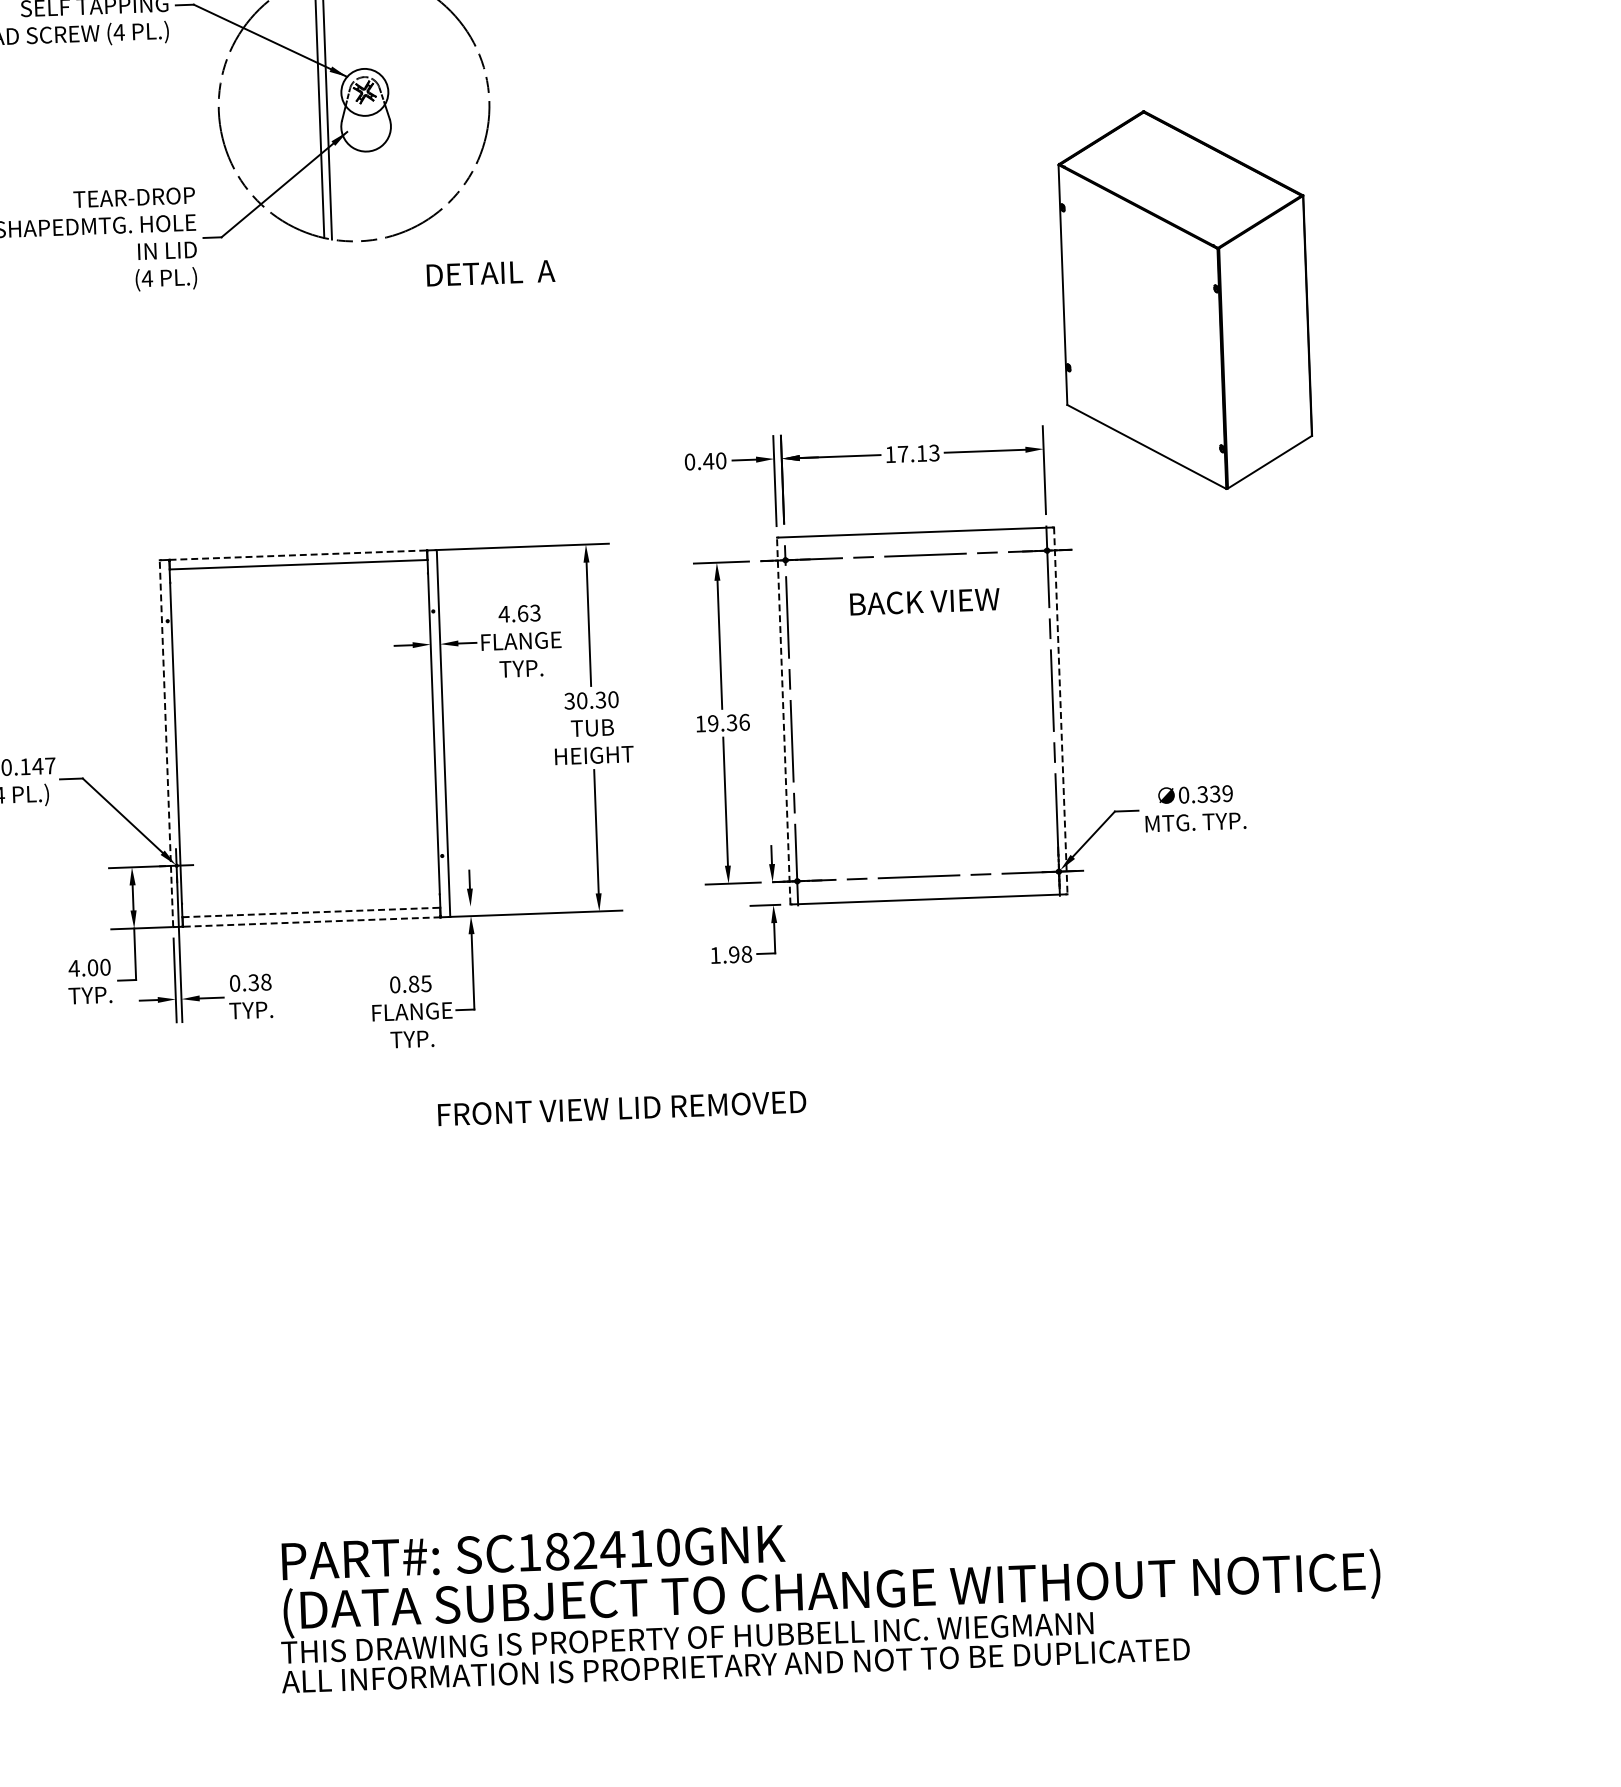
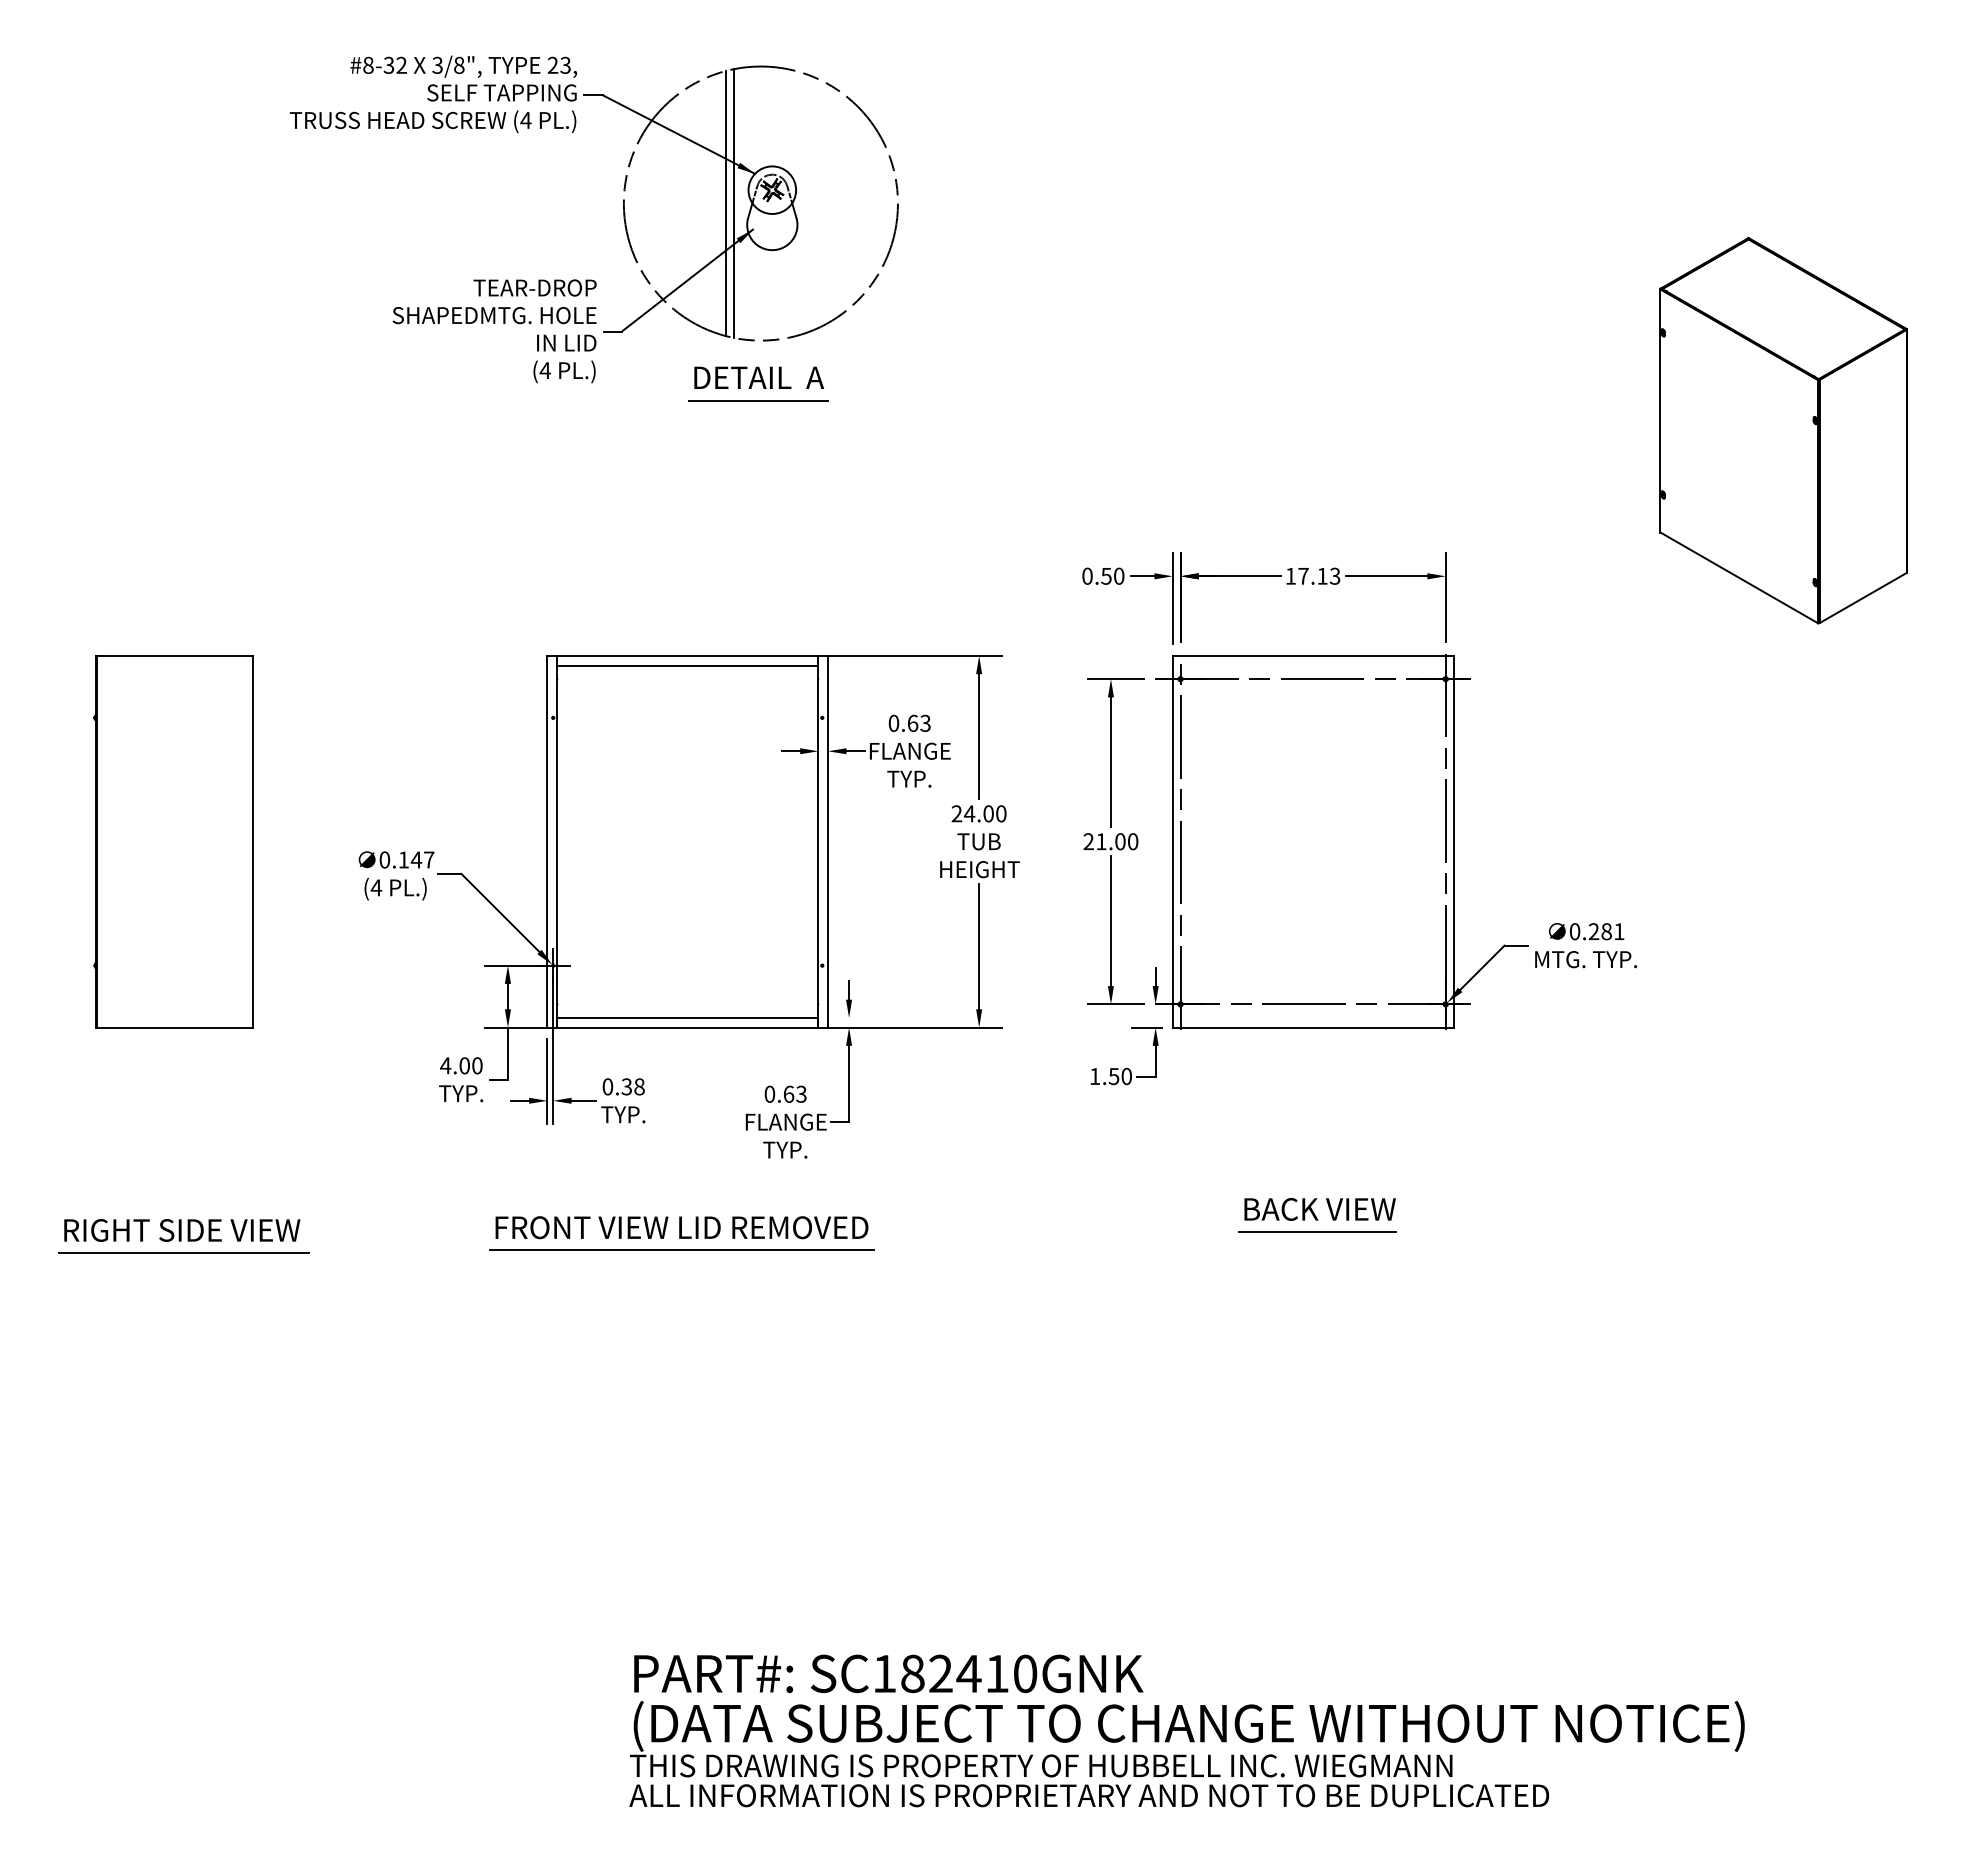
text: (491, 272) -> (759, 377), moved
part: (1185, 299) -> (1783, 430), moved
line: (358, 301) -> (758, 401), added
text: (708, 461) -> (1106, 576), 0.40 -> 0.50
line: (298, 554) -> (688, 655), dashed -> solid
text: (924, 601) -> (1319, 1209), moved
text: (503, 613) -> (893, 722), 4.63 -> 0.63
text: (585, 700) -> (972, 813), 30.30 -> 24.00
line: (1060, 710) -> (1453, 841), dashed -> solid
line: (783, 720) -> (1172, 841), dashed -> solid
text: (722, 723) -> (1110, 841), 19.36 -> 21.00
line: (166, 743) -> (547, 841), dashed -> solid
text: (1215, 793) -> (1606, 931), 0.339 -> 0.281
line: (312, 912) -> (688, 1017), dashed -> solid
line: (311, 921) -> (687, 1027), dashed -> solid
text: (740, 953) -> (1120, 1075), 1.98 -> 1.50
text: (419, 983) -> (794, 1093), 0.85 -> 0.63
line: (940, 1101) -> (1317, 1232), added
text: (621, 1108) -> (681, 1227), moved
line: (314, 1142) -> (682, 1250), added

